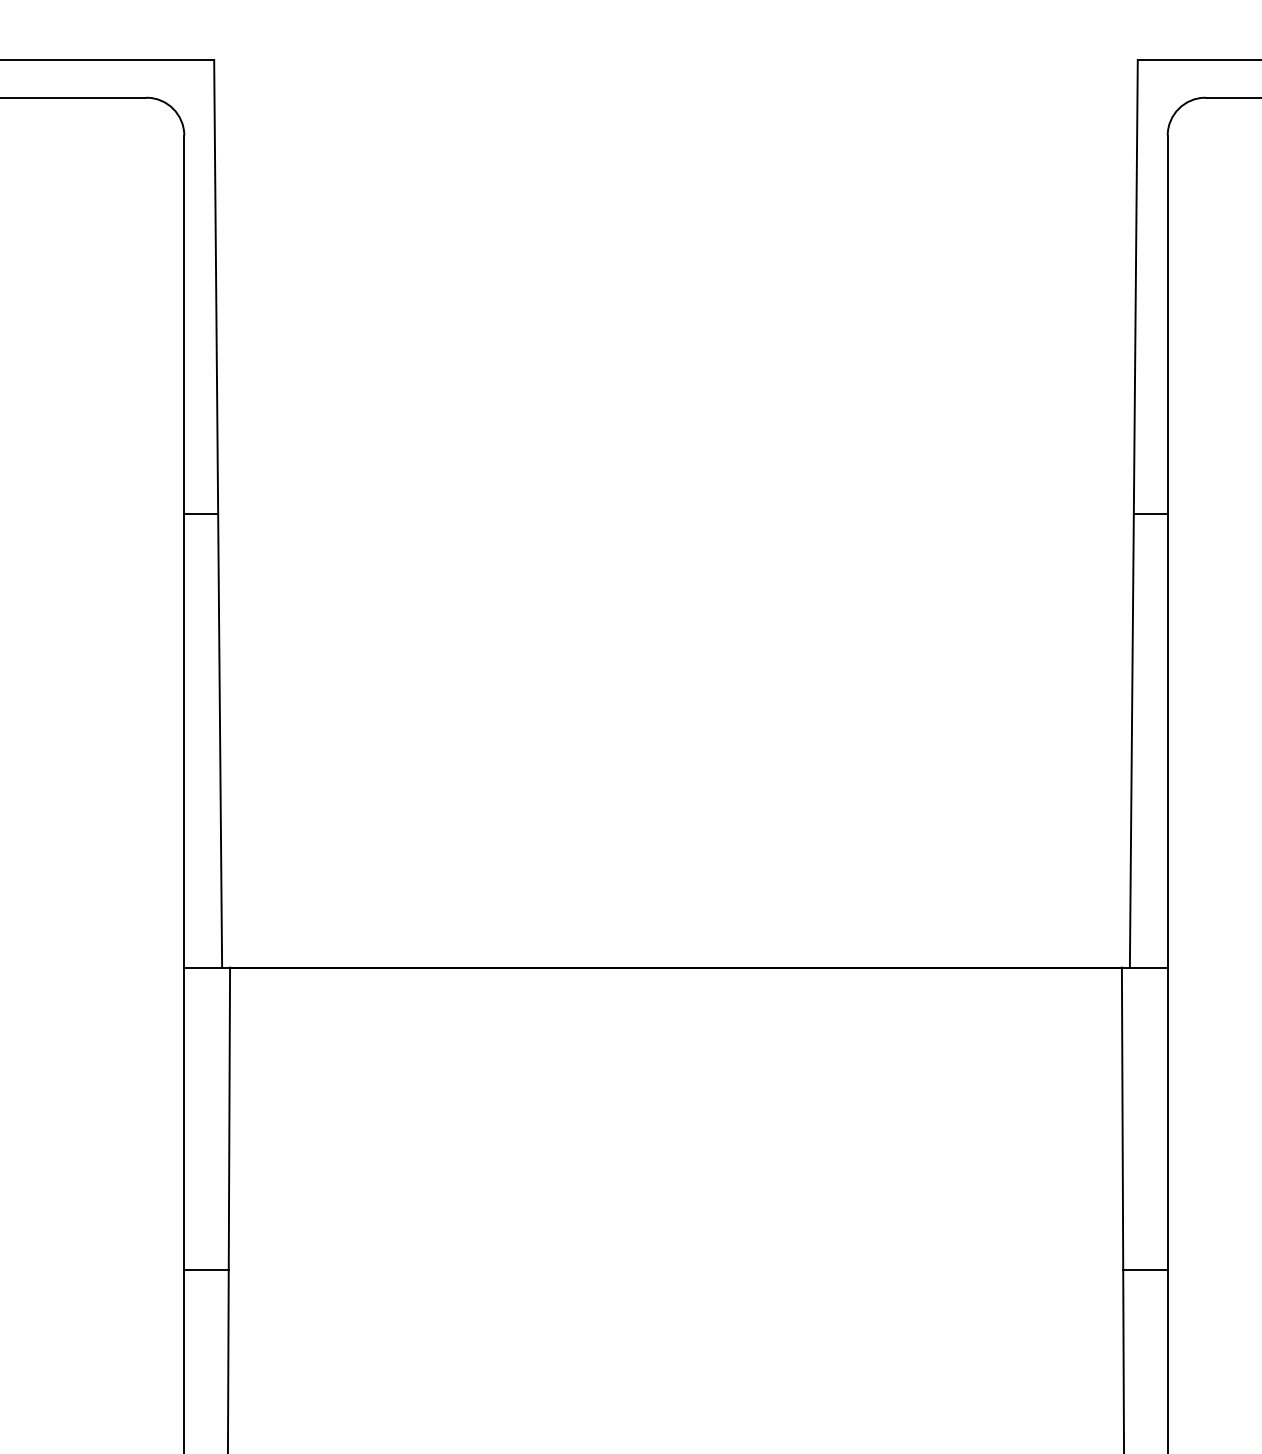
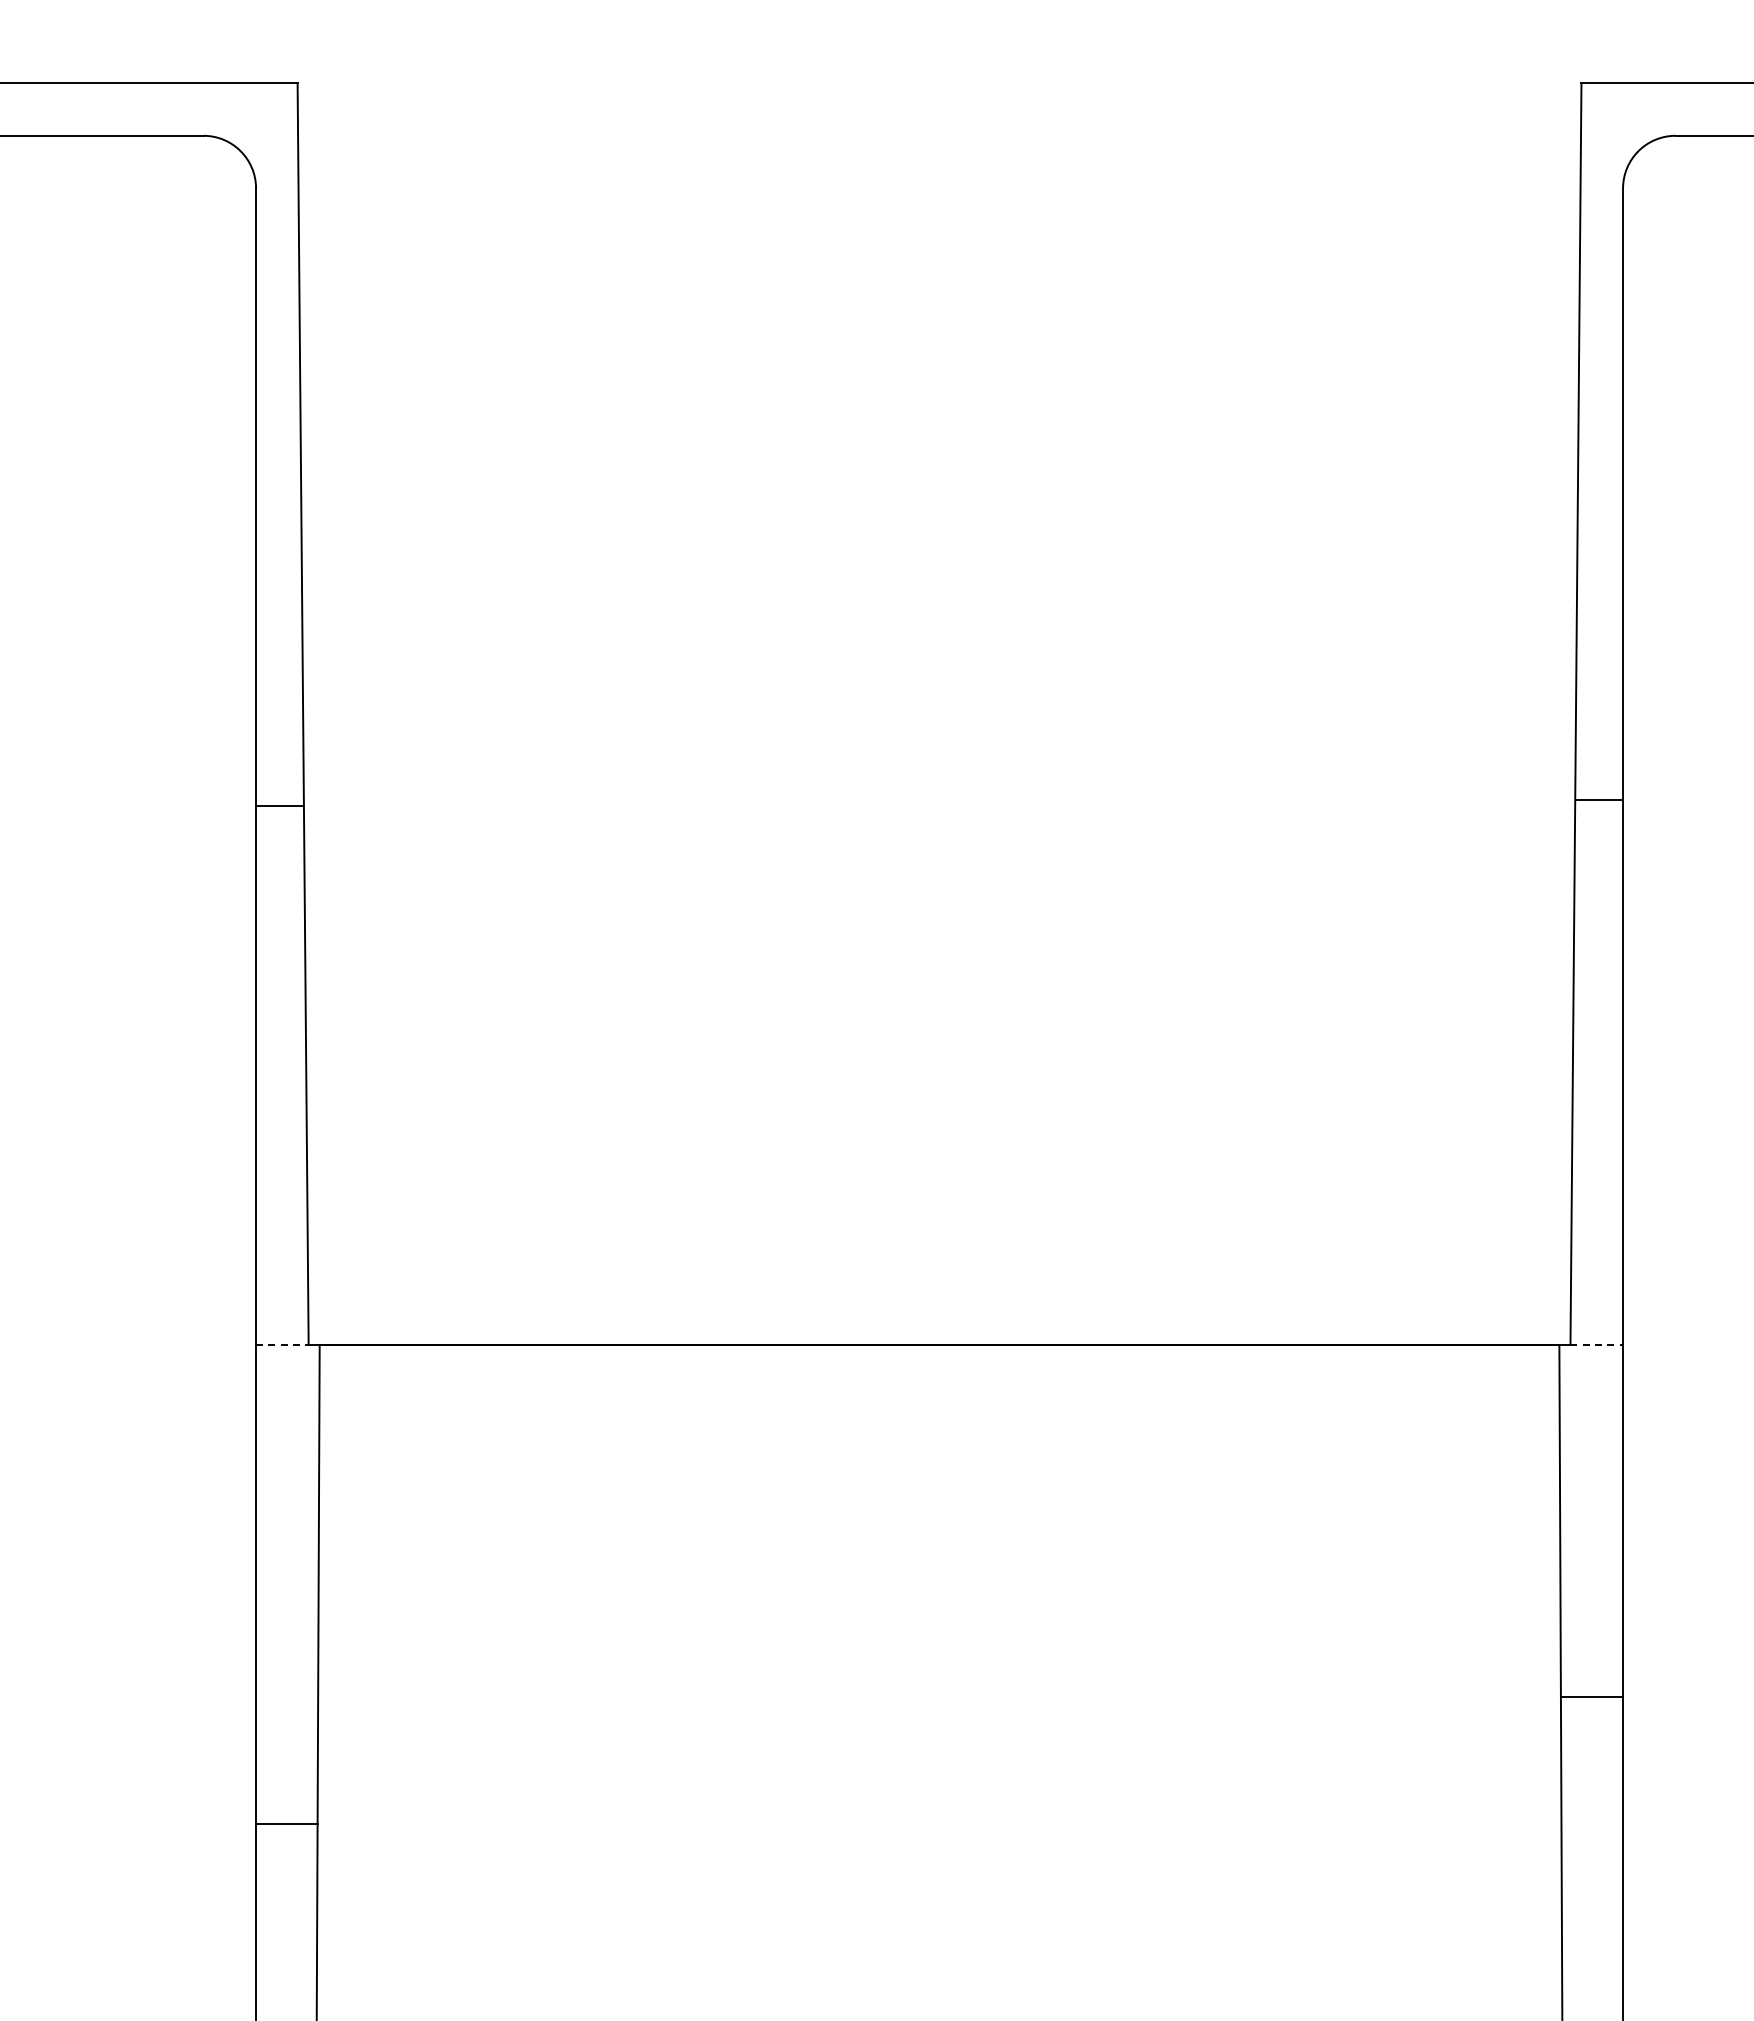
line: (201, 514) -> (279, 806), moved
line: (1150, 514) -> (1599, 800), moved
line: (203, 967) -> (282, 1345), solid -> dashed
line: (1149, 967) -> (1597, 1345), solid -> dashed
line: (206, 1270) -> (286, 1823), moved
line: (1145, 1270) -> (1592, 1696), moved

